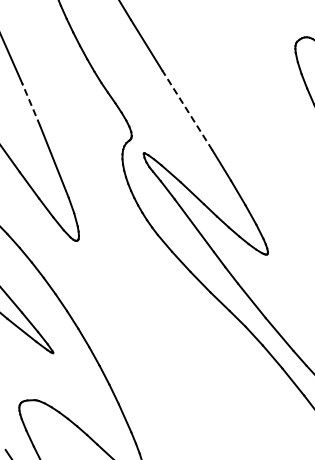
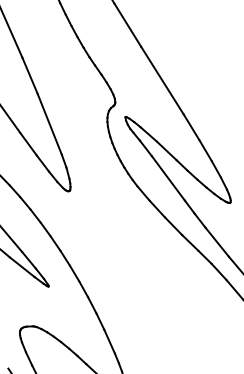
line: (31, 104) -> (30, 75), dashed -> solid
line: (187, 109) -> (162, 79), dashed -> solid

